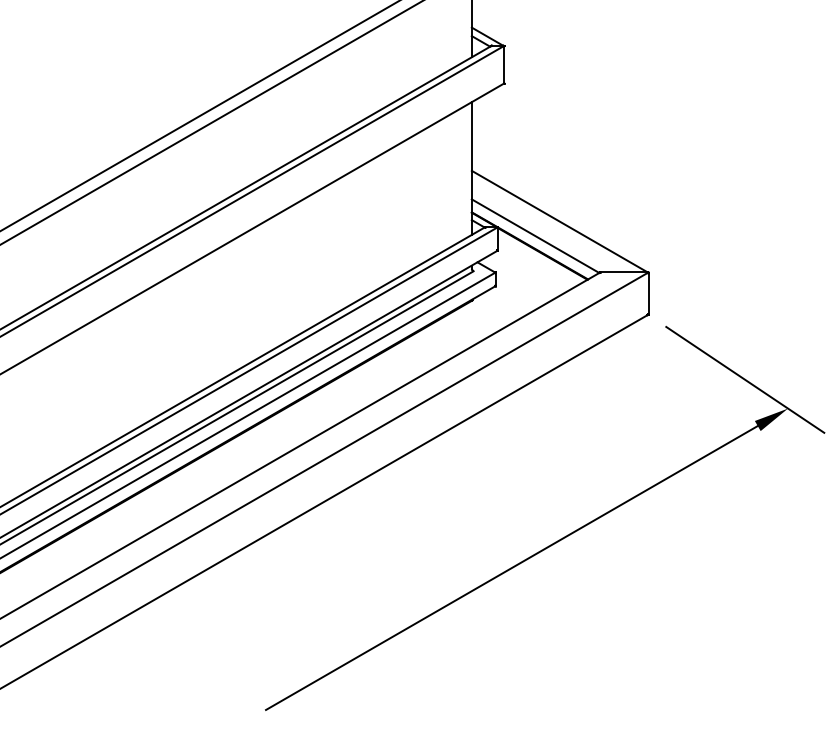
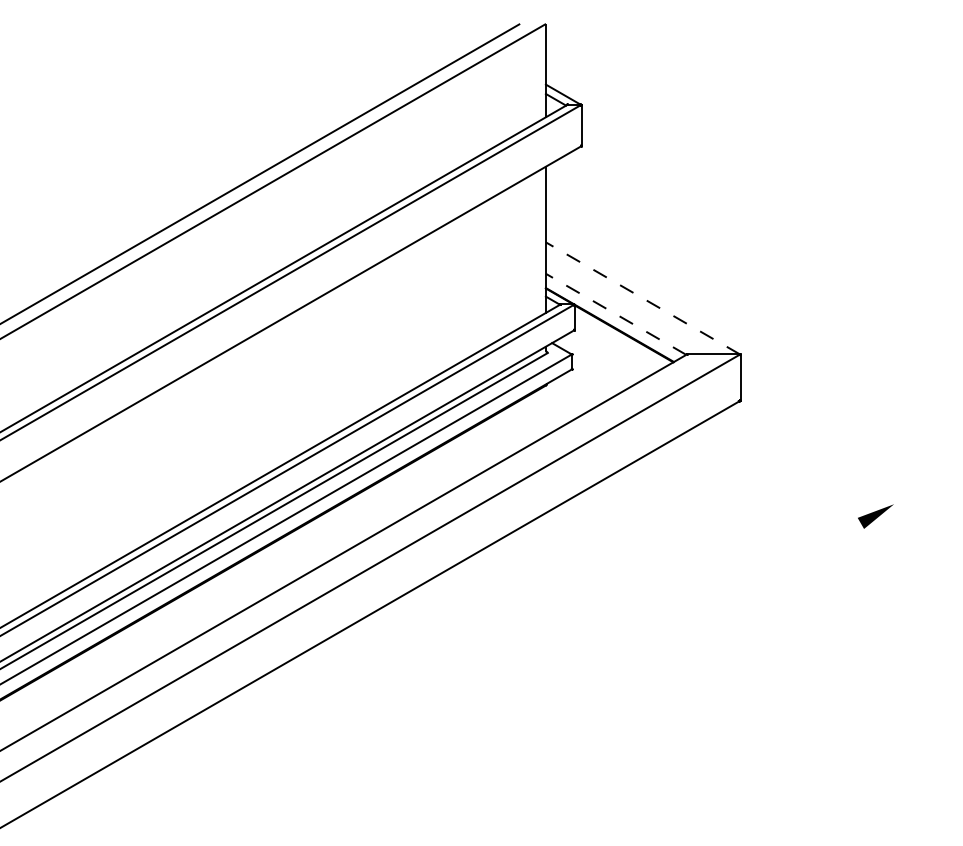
line: (559, 221) -> (642, 298), solid -> dashed
line: (535, 236) -> (615, 314), solid -> dashed
line: (745, 379) -> (847, 472), removed
line: (511, 567) -> (589, 679), removed

